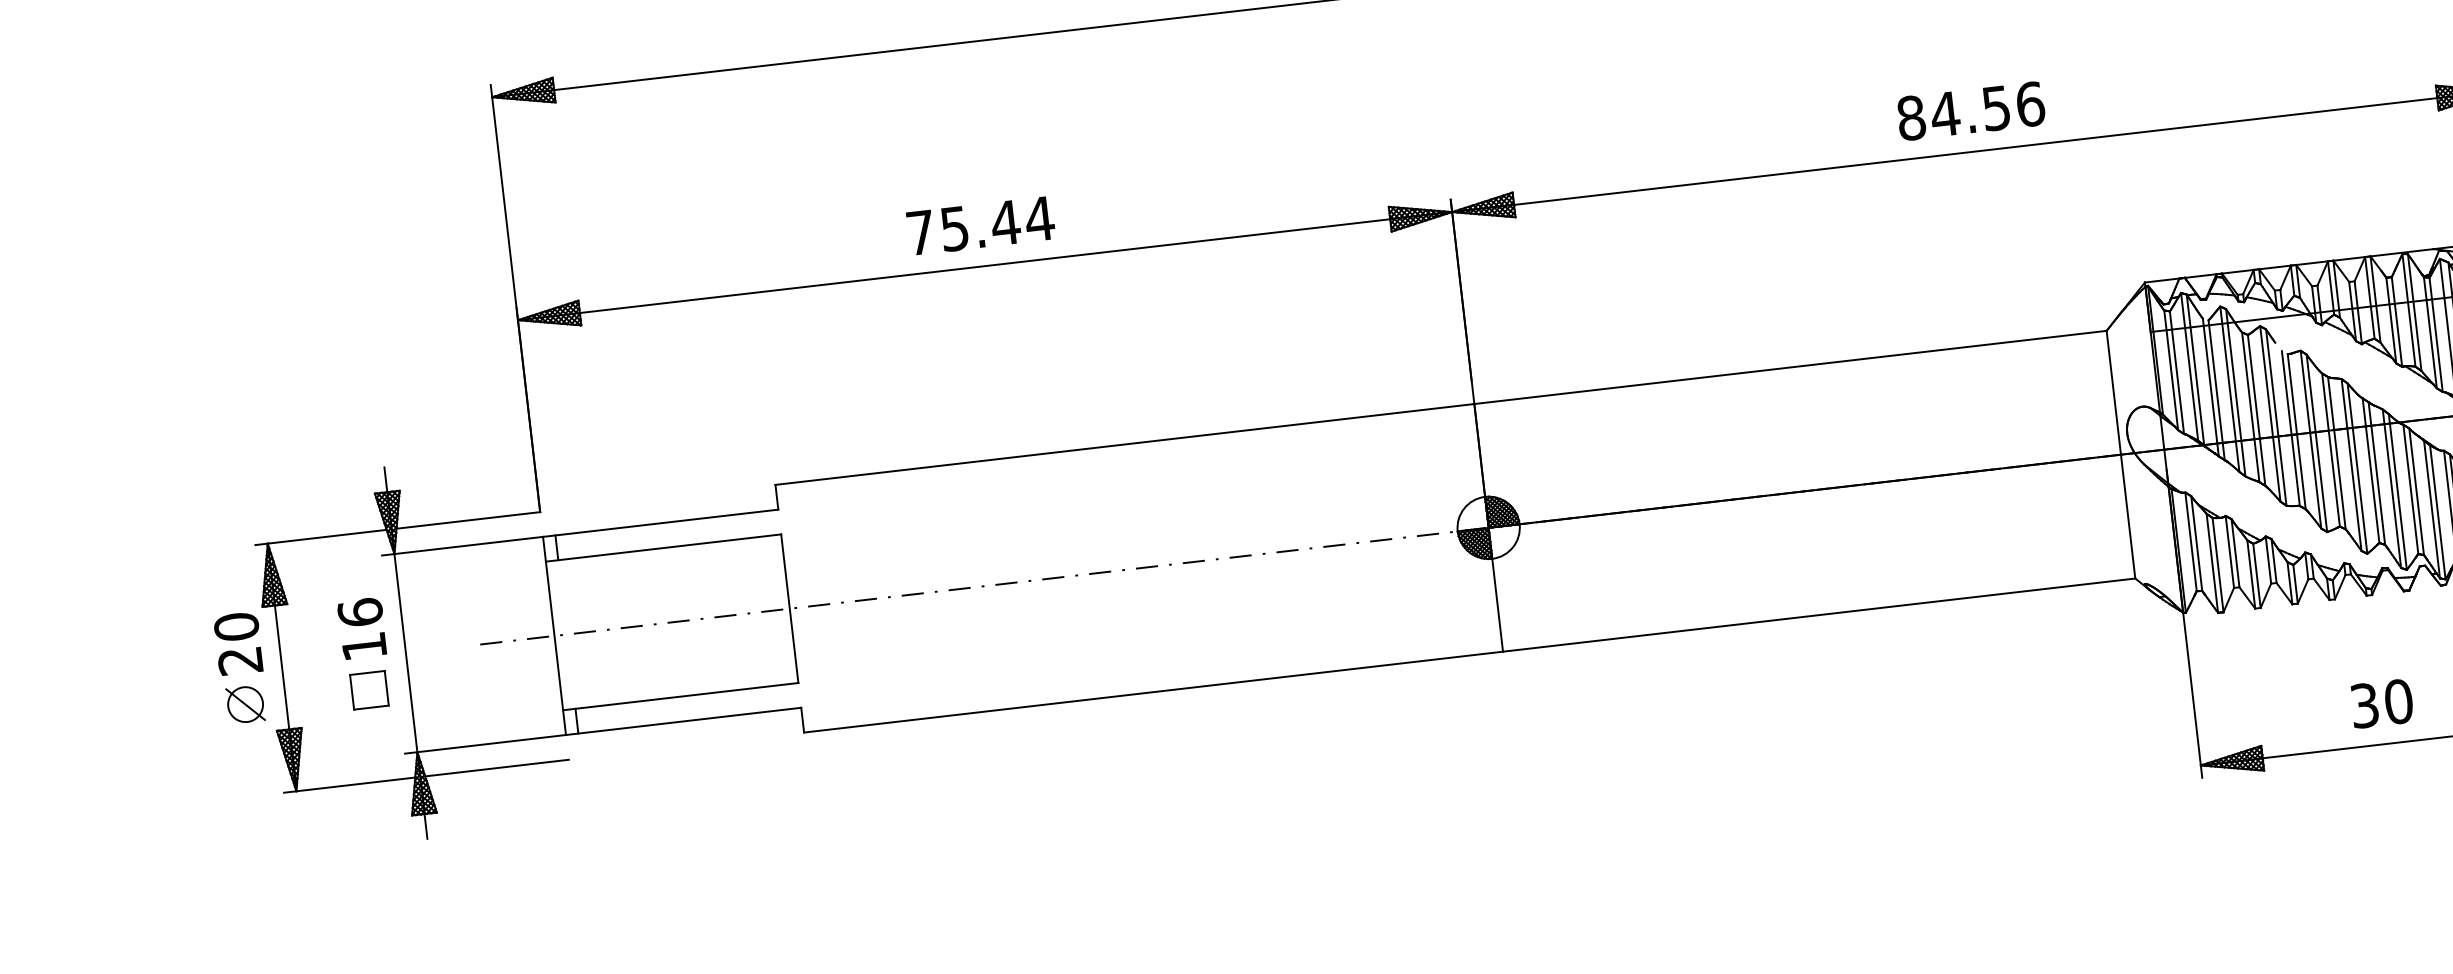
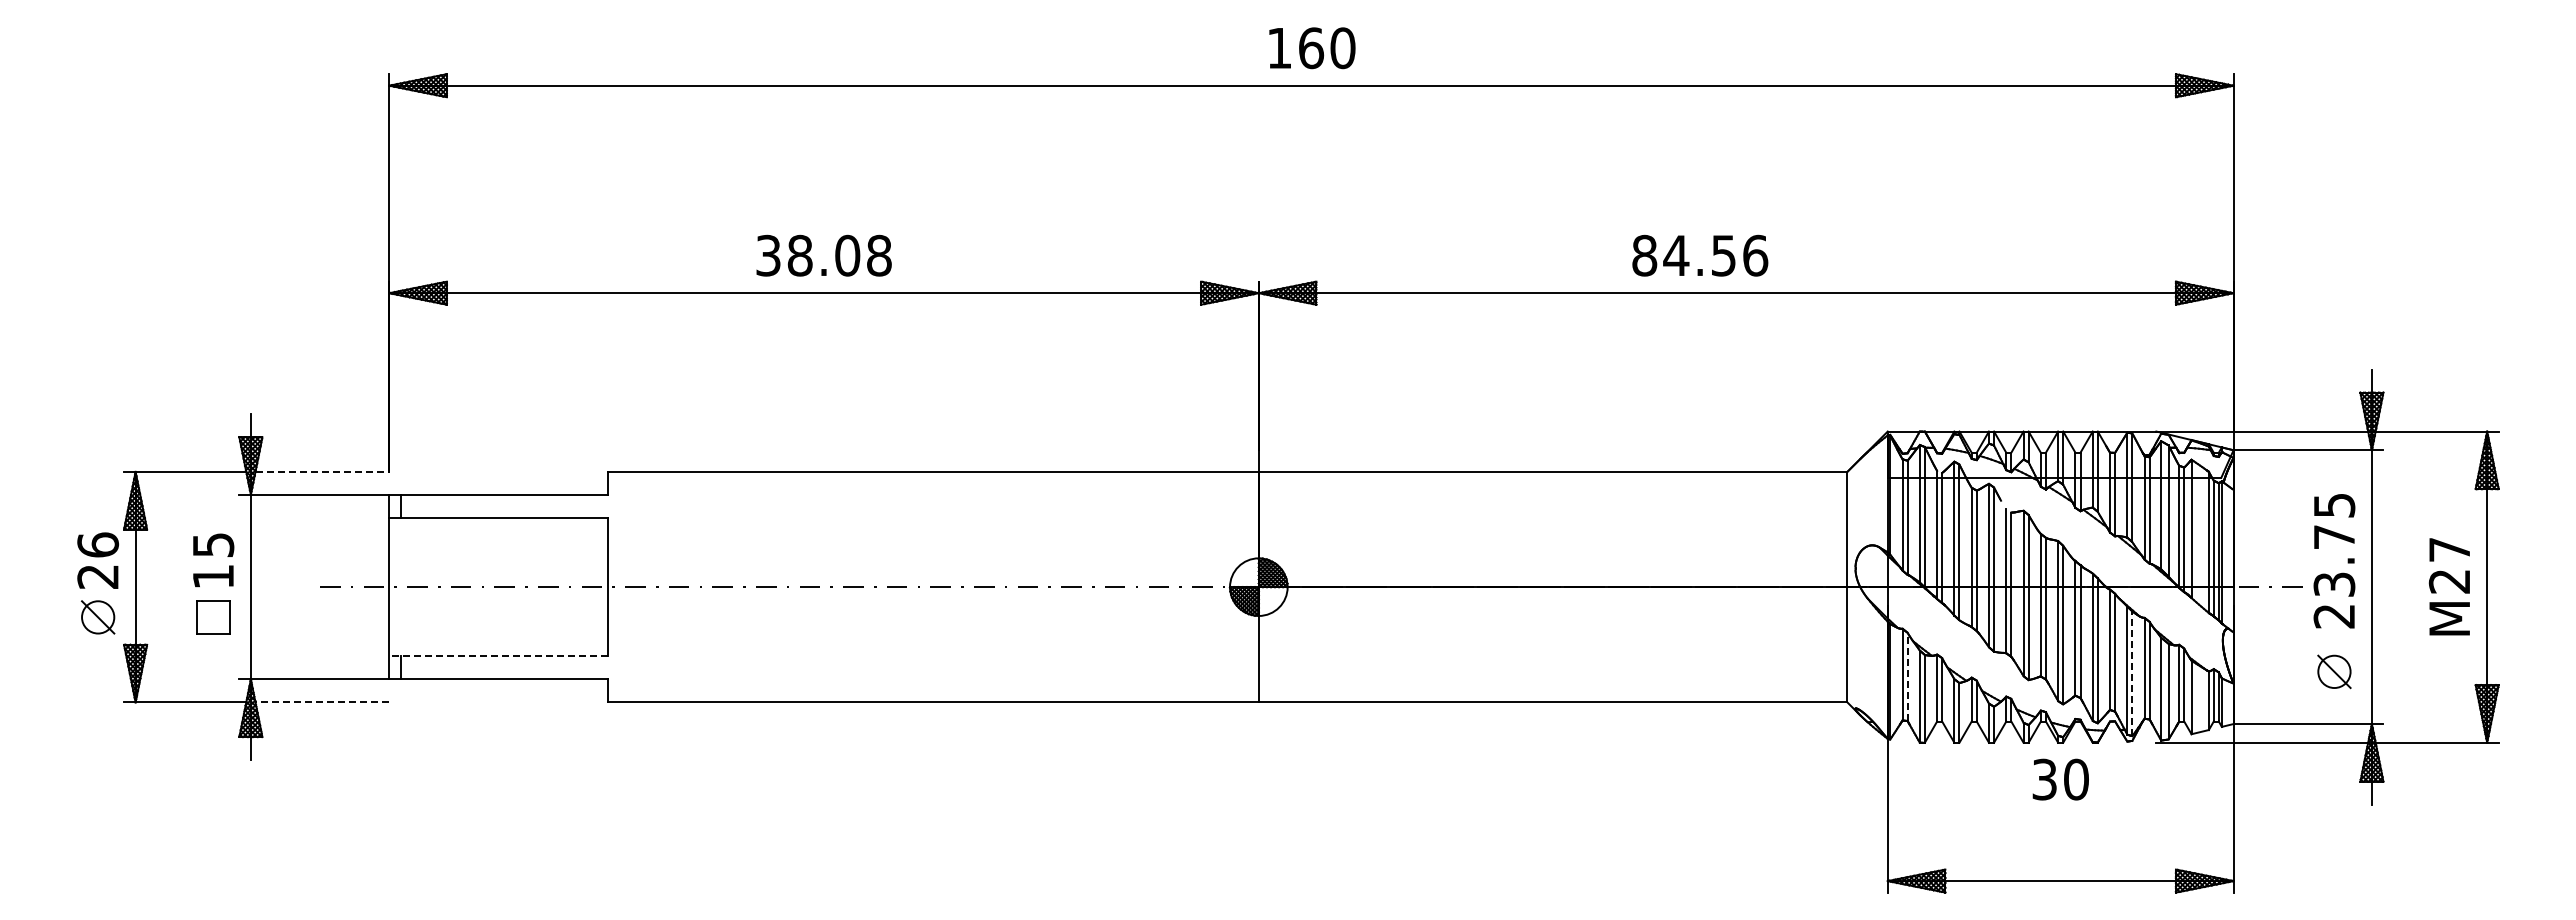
text: (1971, 110) -> (1700, 255), moved
text: (980, 225) -> (824, 255), 75.44 -> 38.08
line: (2437, 512) -> (2132, 673), solid -> dashed
line: (468, 520) -> (322, 471), solid -> dashed
line: (2196, 543) -> (1907, 676), solid -> dashed
text: (360, 611) -> (213, 544), 16 -> 15
text: (235, 626) -> (97, 544), 20 -> 26
line: (680, 696) -> (498, 656), solid -> dashed
text: (2381, 703) -> (2060, 779), moved
line: (497, 768) -> (322, 702), solid -> dashed

